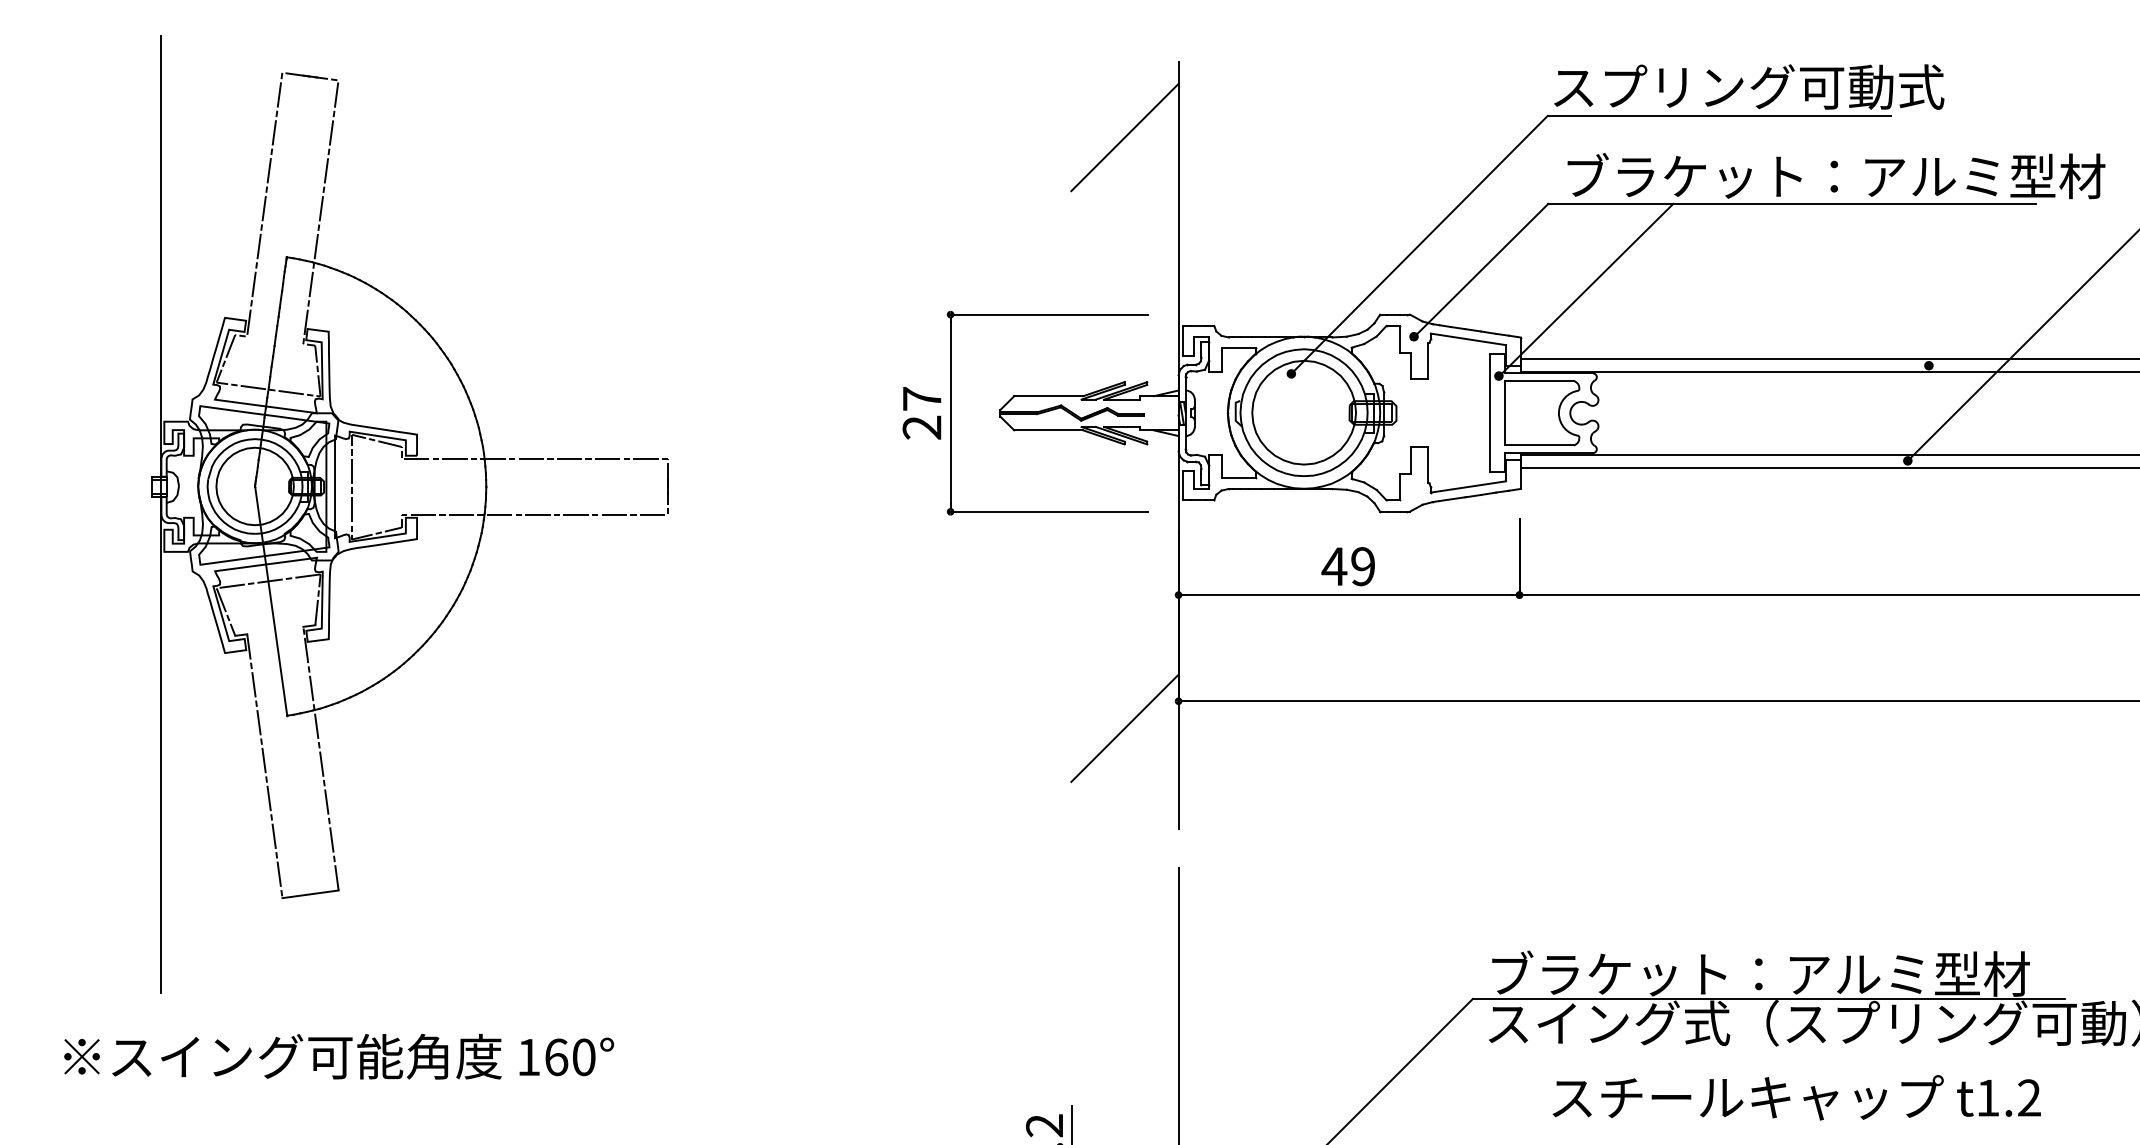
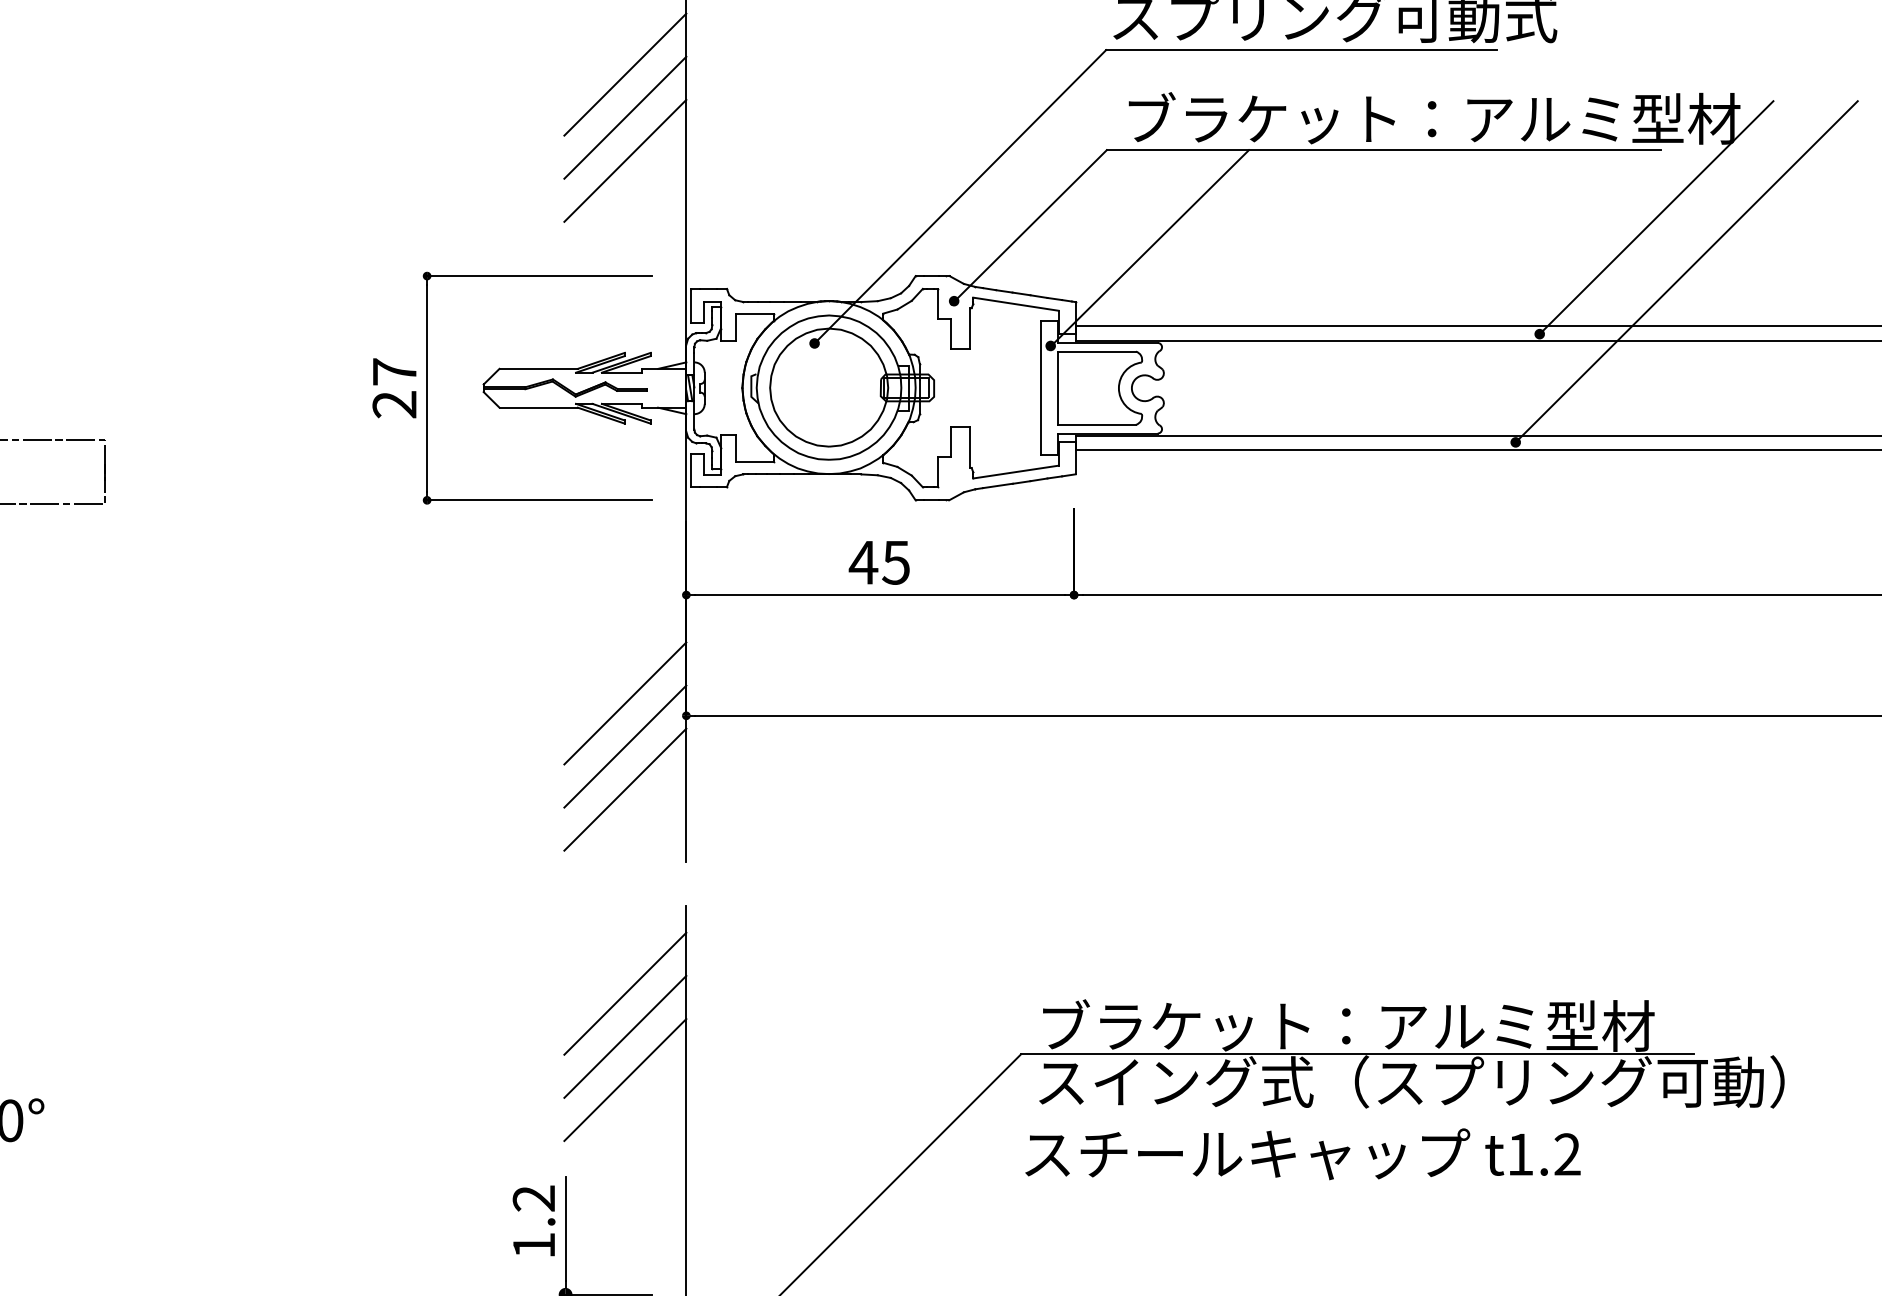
line: (1124, 175) -> (624, 117), added
line: (1124, 212) -> (624, 159), added
line: (2031, 262) -> (1656, 216), added
text: (1362, 566) -> (895, 562), 49 -> 45
line: (1124, 690) -> (624, 703), added
line: (1124, 765) -> (624, 788), added
line: (1124, 945) -> (624, 993), added
line: (1124, 983) -> (624, 1036), added
line: (1124, 1021) -> (624, 1080), added
text: (1796, 1097) -> (1302, 1153), moved

